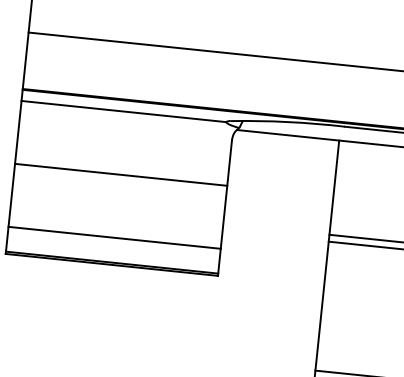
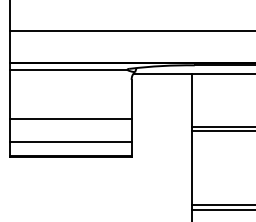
line: (120, 174) -> (70, 118), moved

